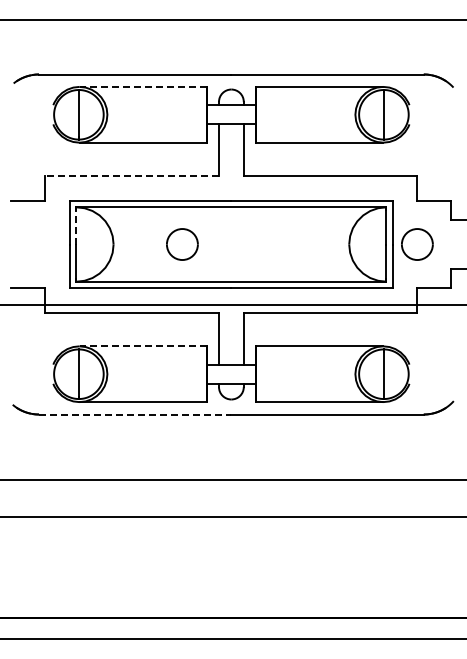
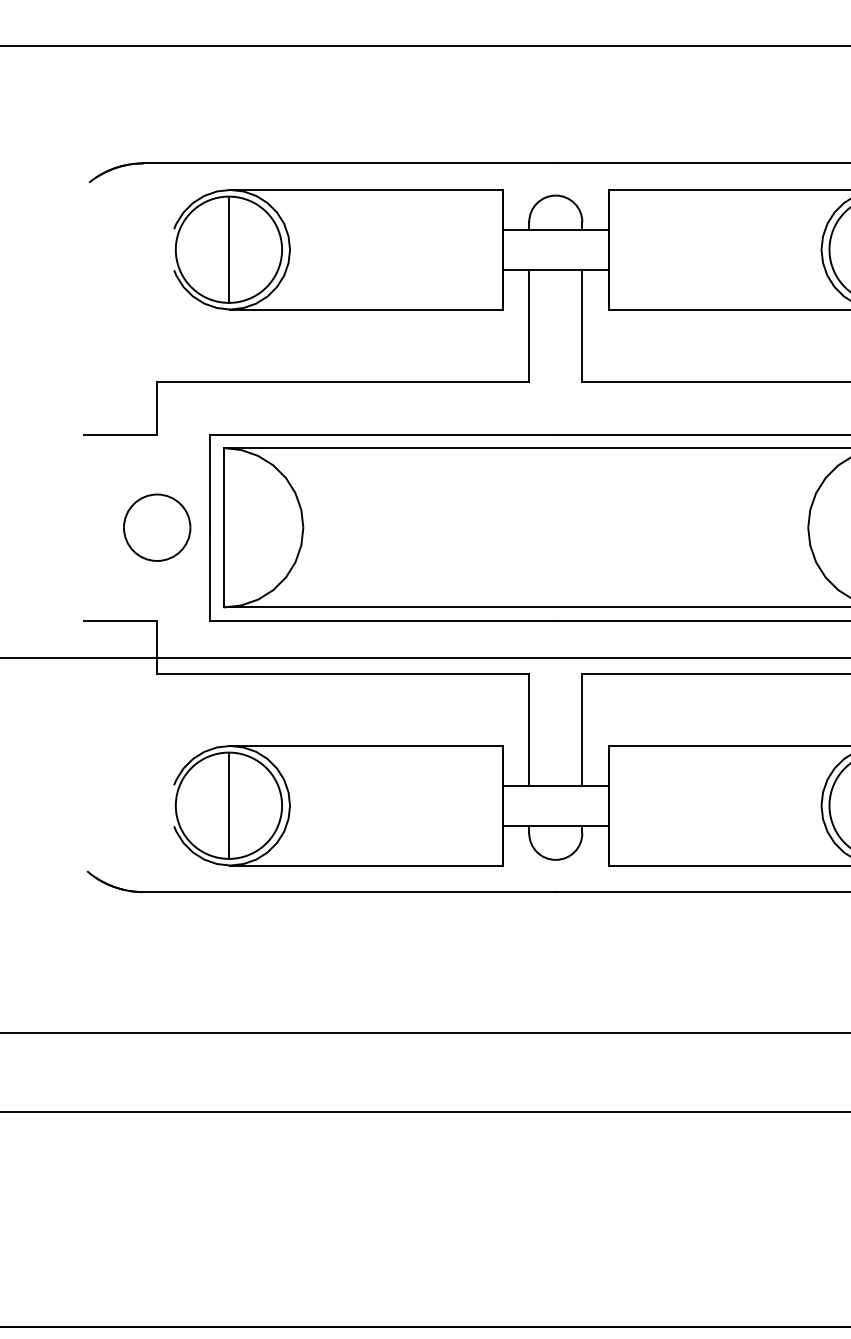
line: (143, 86) -> (367, 189), dashed -> solid
line: (132, 176) -> (343, 381), dashed -> solid
line: (76, 225) -> (223, 486), dashed -> solid
part: (182, 244) -> (157, 527), moved
line: (143, 346) -> (367, 746), dashed -> solid
line: (135, 414) -> (350, 892), dashed -> solid

